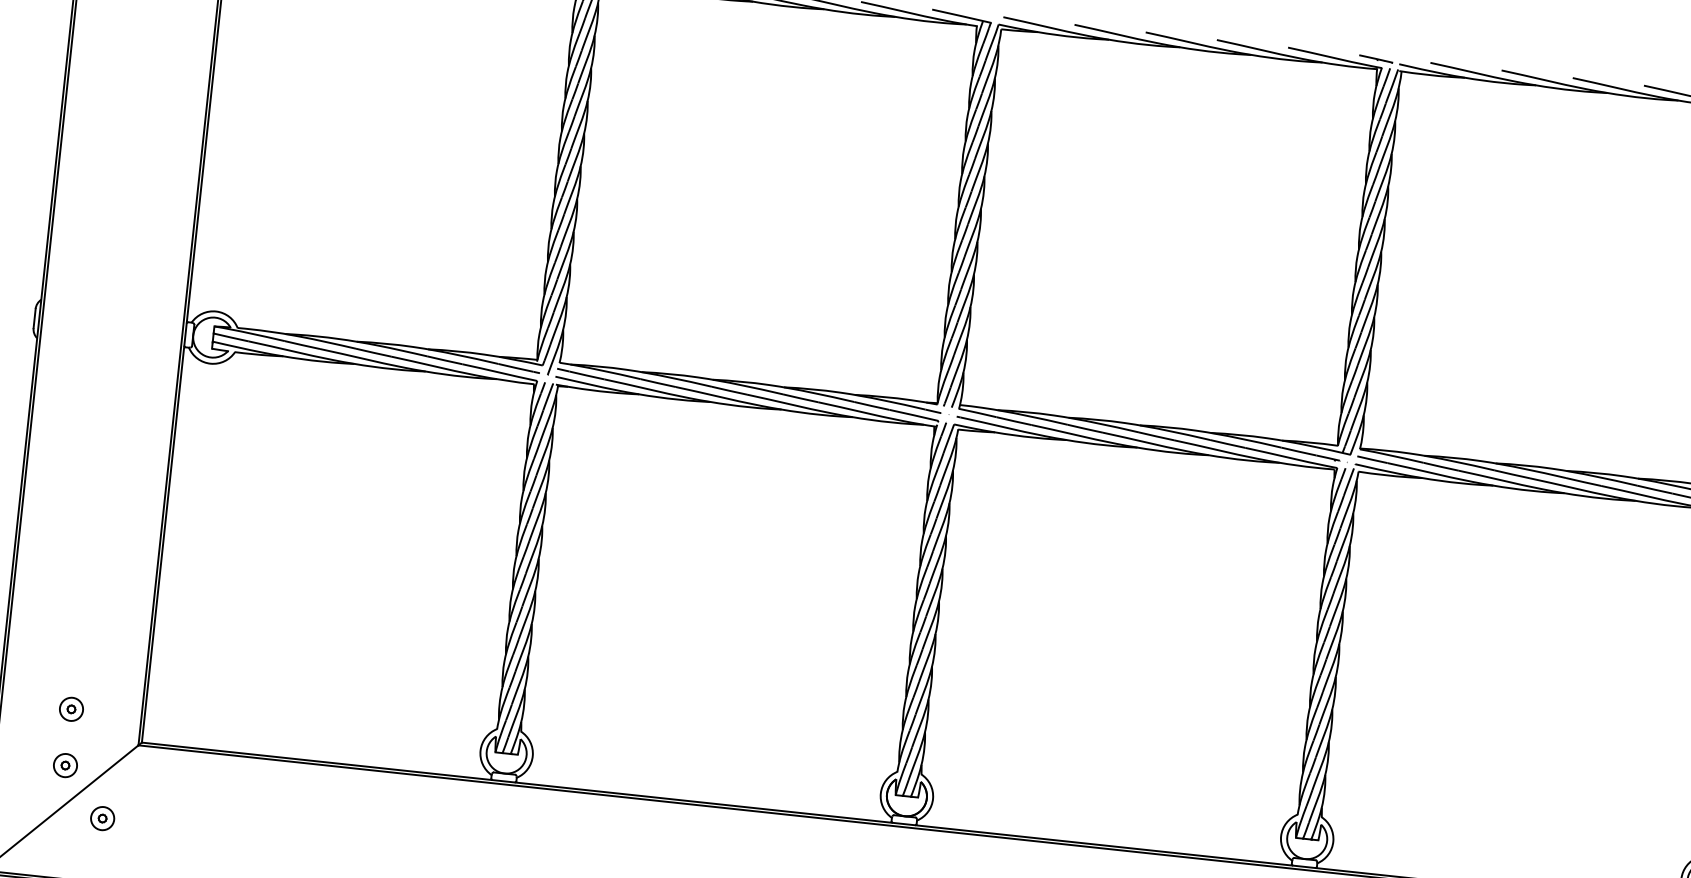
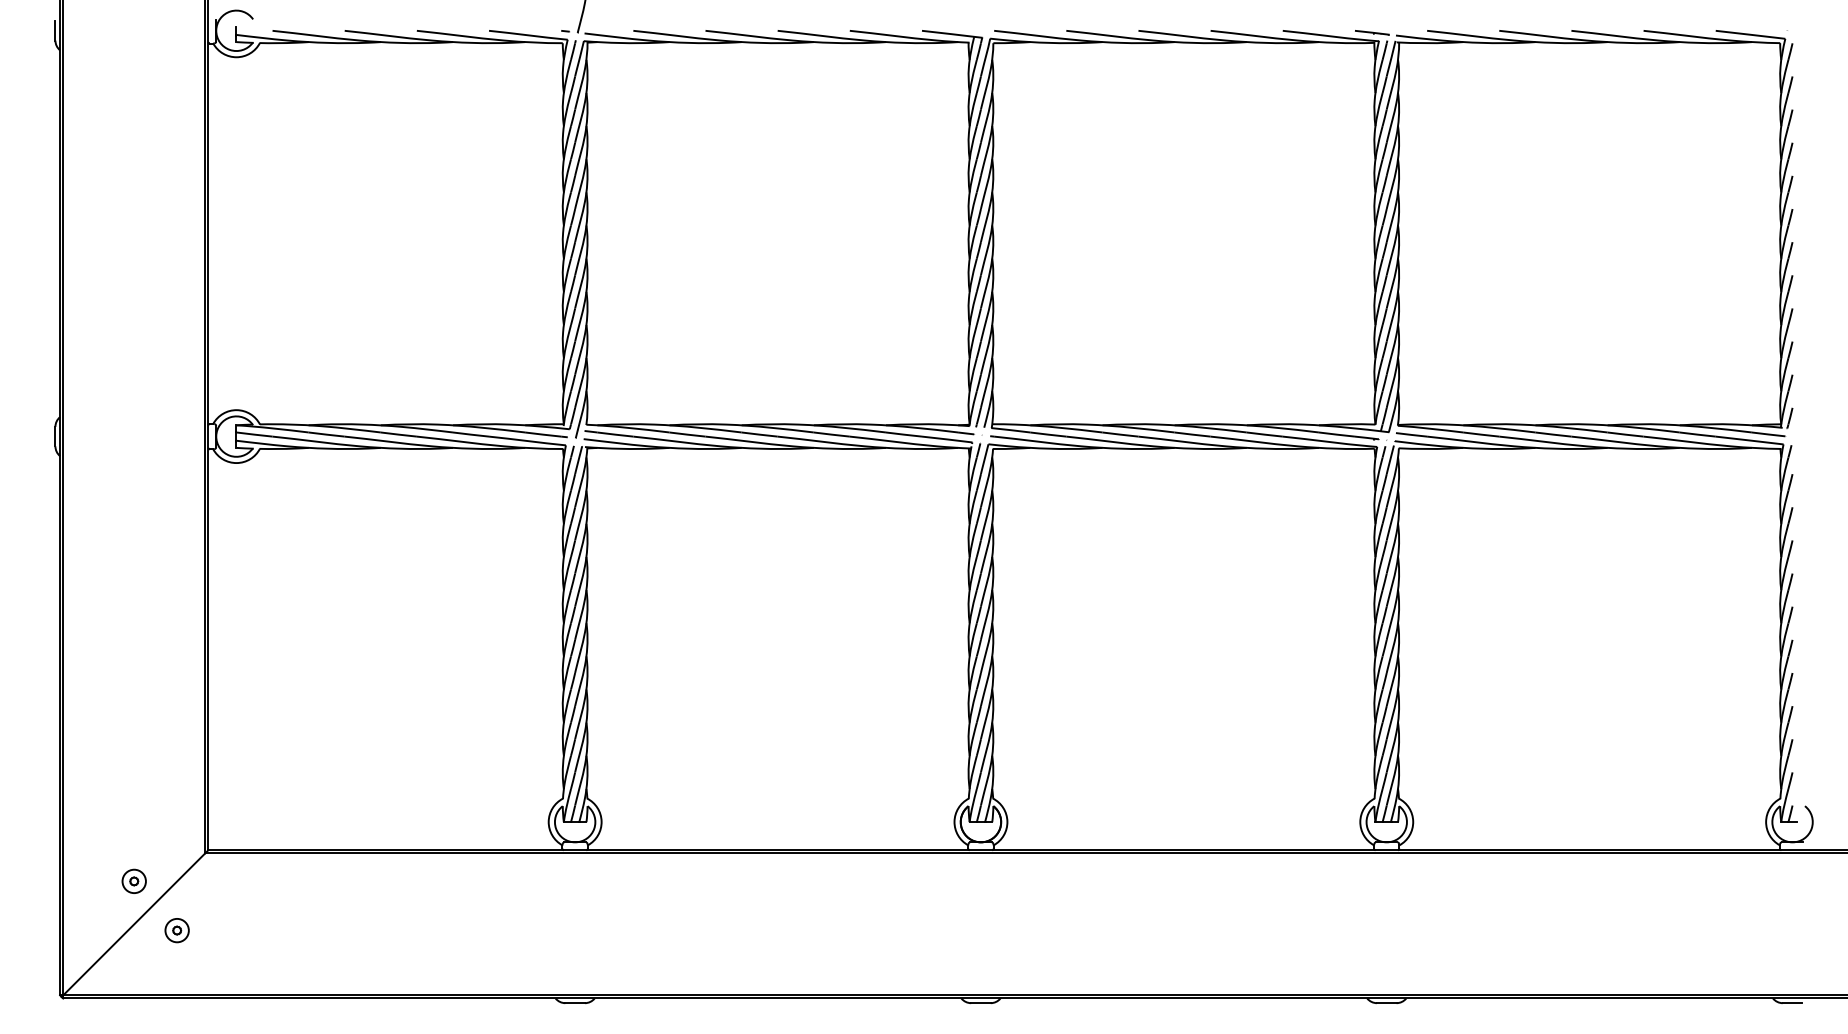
part: (70, 708) -> (133, 823), removed

